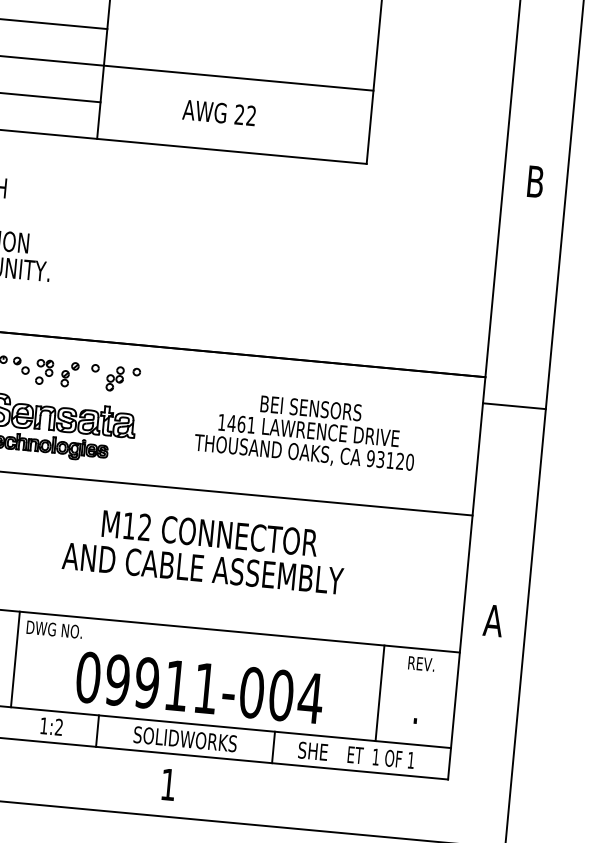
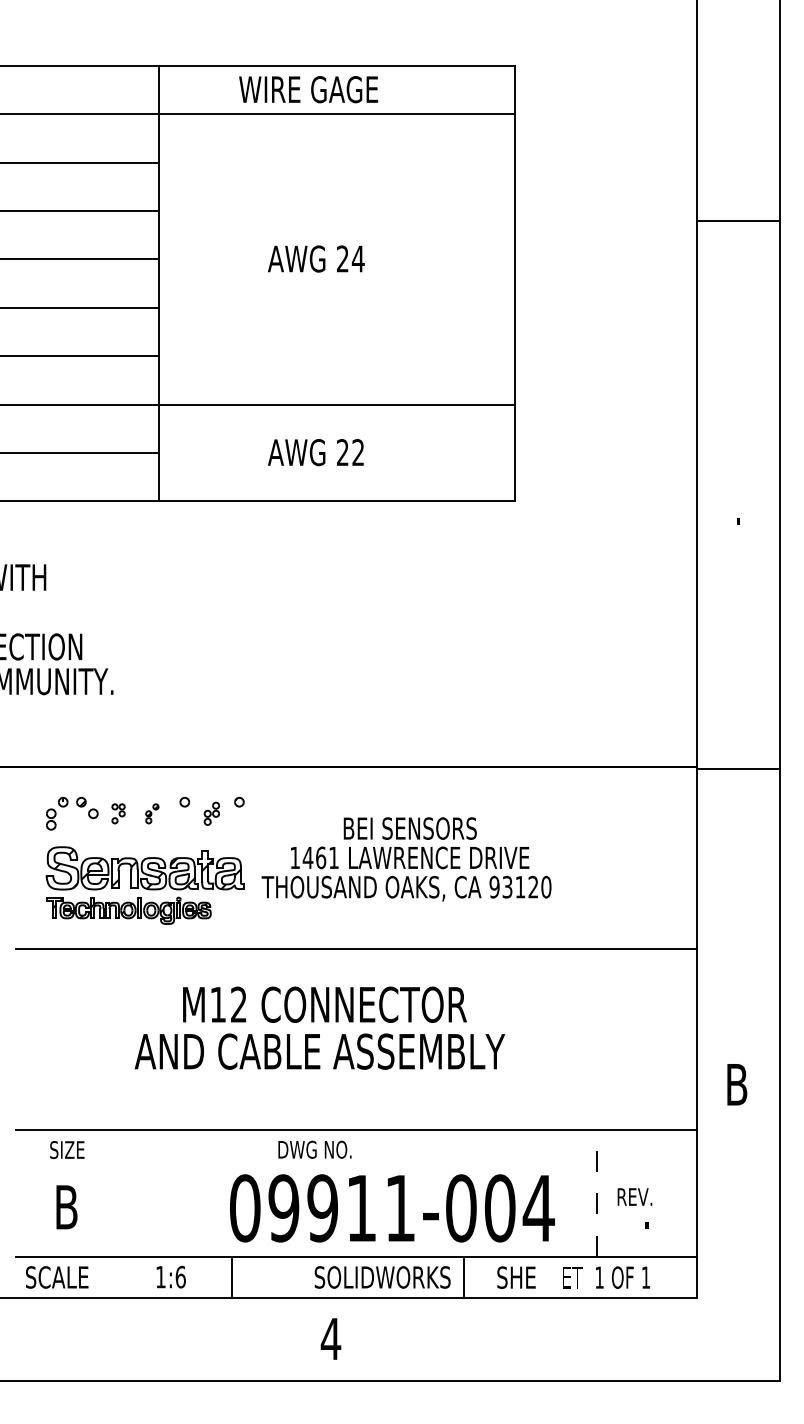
text: (535, 181) -> (738, 504), B -> .
part: (44, 372) -> (118, 813), size x0.6
part: (70, 374) -> (152, 813), size x0.6
part: (114, 378) -> (211, 813), size x0.7
line: (513, 405) -> (737, 768), moved
text: (306, 431) -> (406, 859), moved
text: (204, 550) -> (319, 1027), moved
text: (493, 620) -> (736, 1084), A -> B
text: (54, 629) -> (314, 1149), moved
line: (15, 659) -> (115, 1193), removed
text: (421, 663) -> (634, 1196), moved
text: (199, 688) -> (392, 1208), moved
line: (380, 693) -> (597, 1193), solid -> dashed
text: (58, 726) -> (180, 1276), 1:2 -> 1:6
text: (185, 739) -> (382, 1277), moved
text: (168, 784) -> (330, 1338), 1 -> 4

